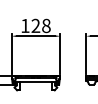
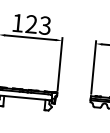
text: (46, 25) -> (45, 25), 128 -> 123

